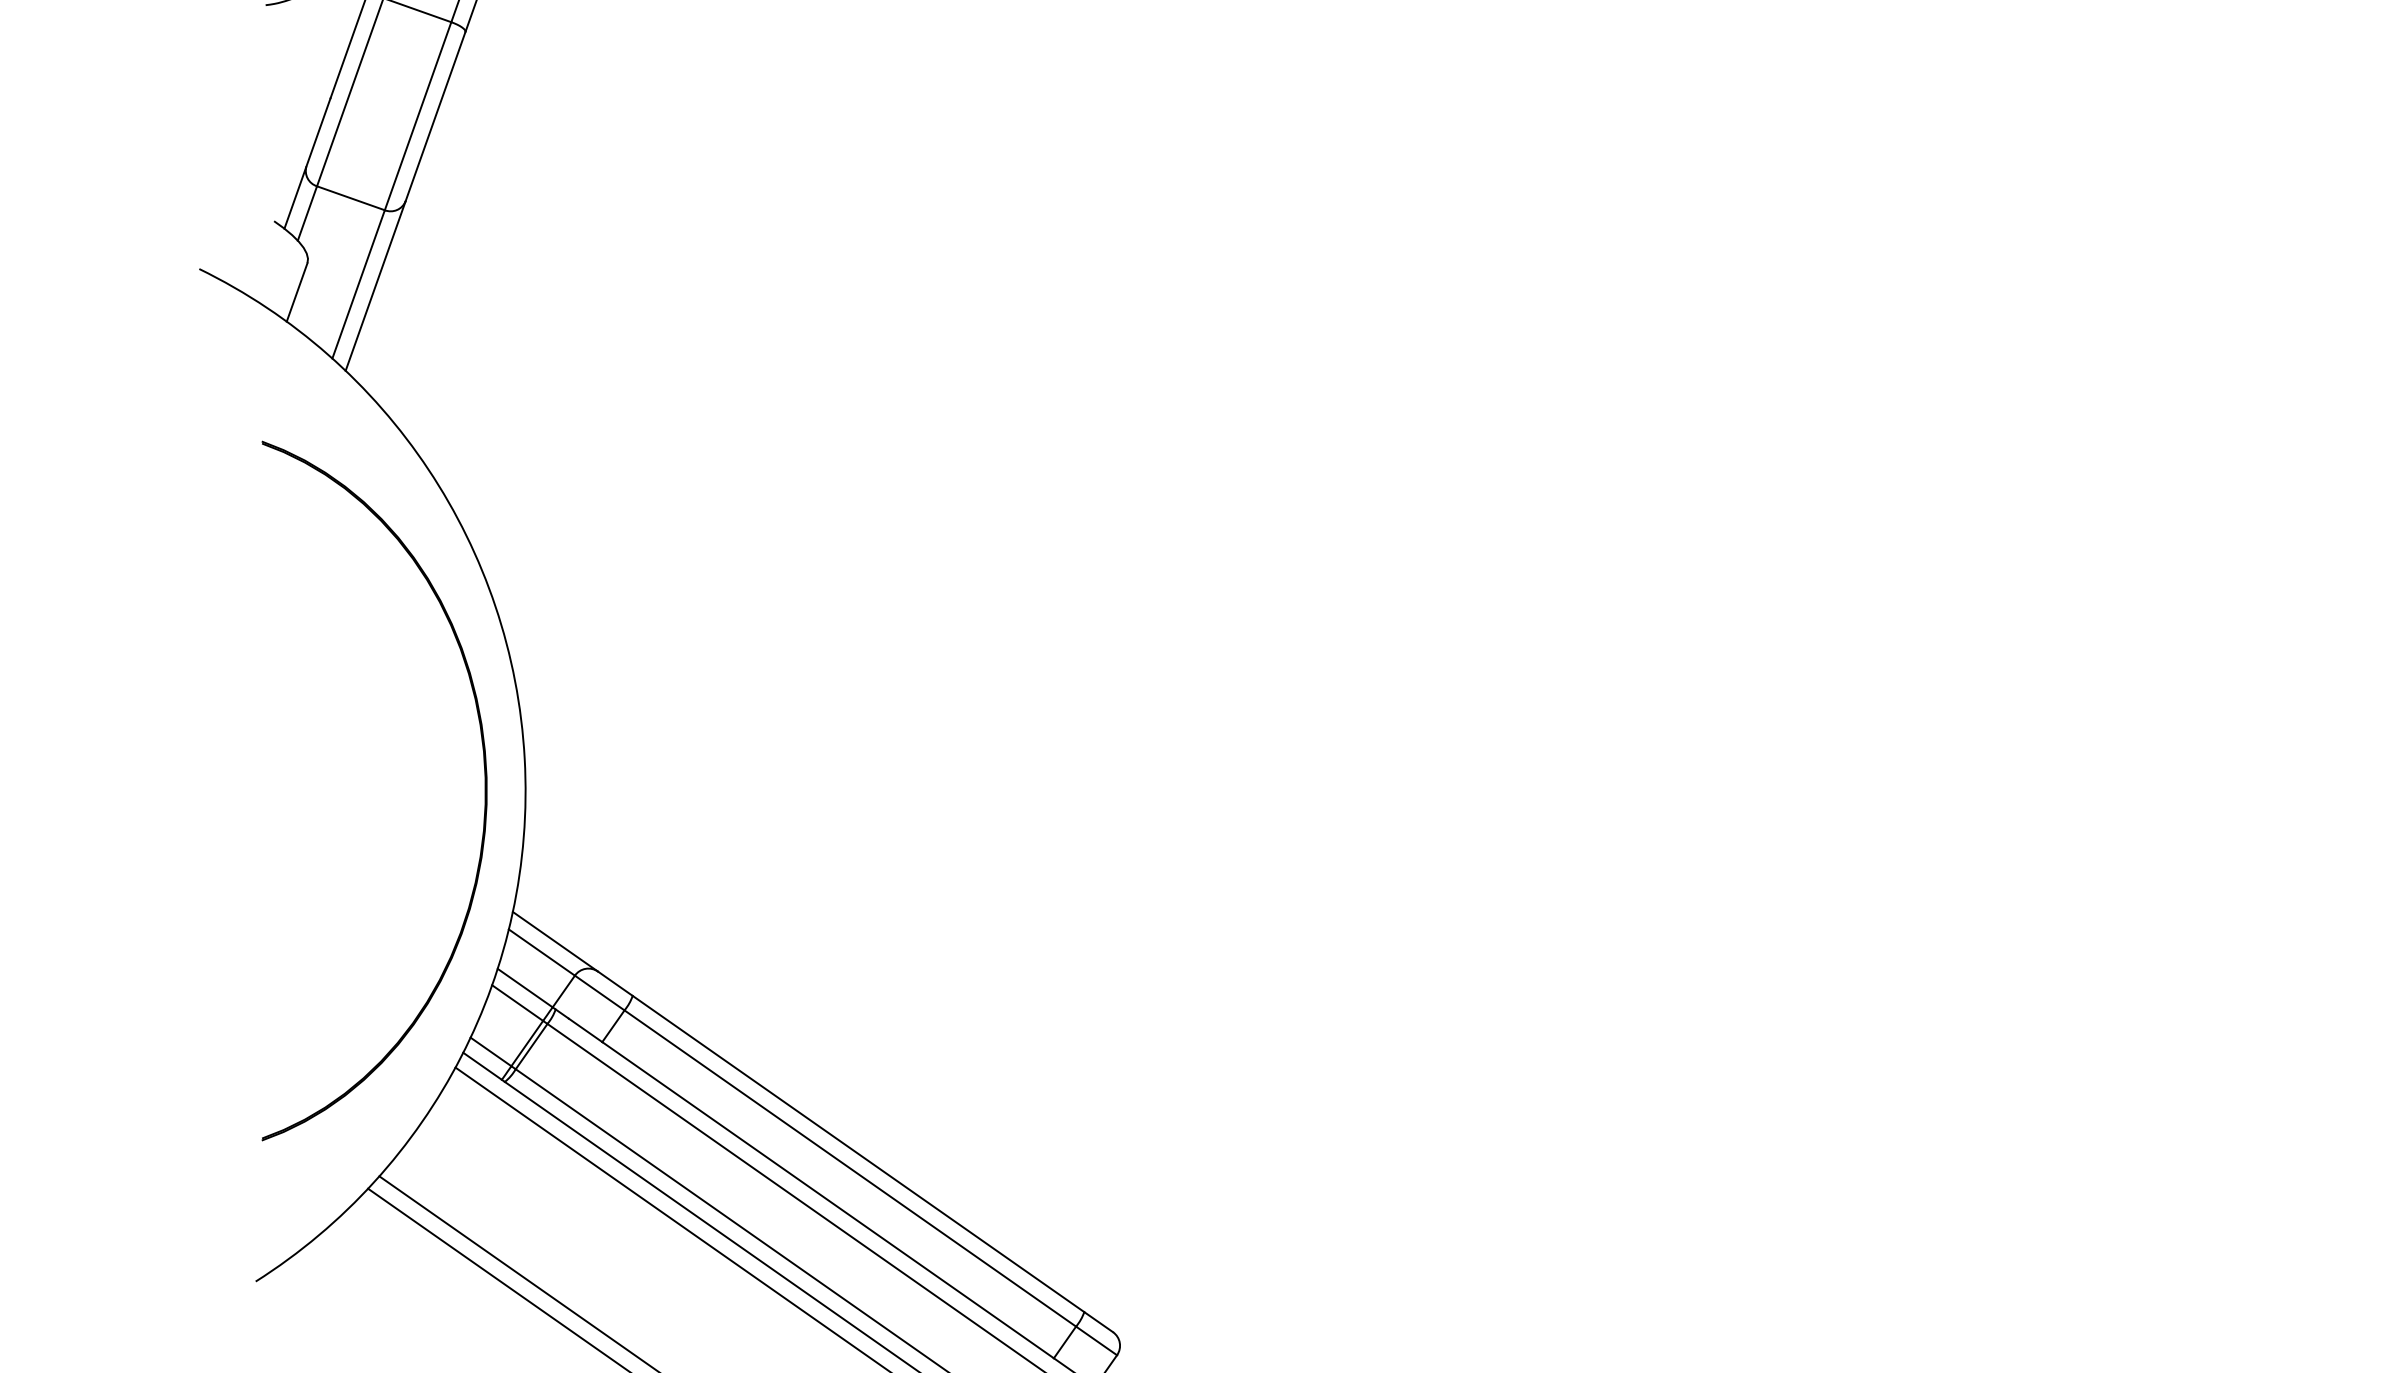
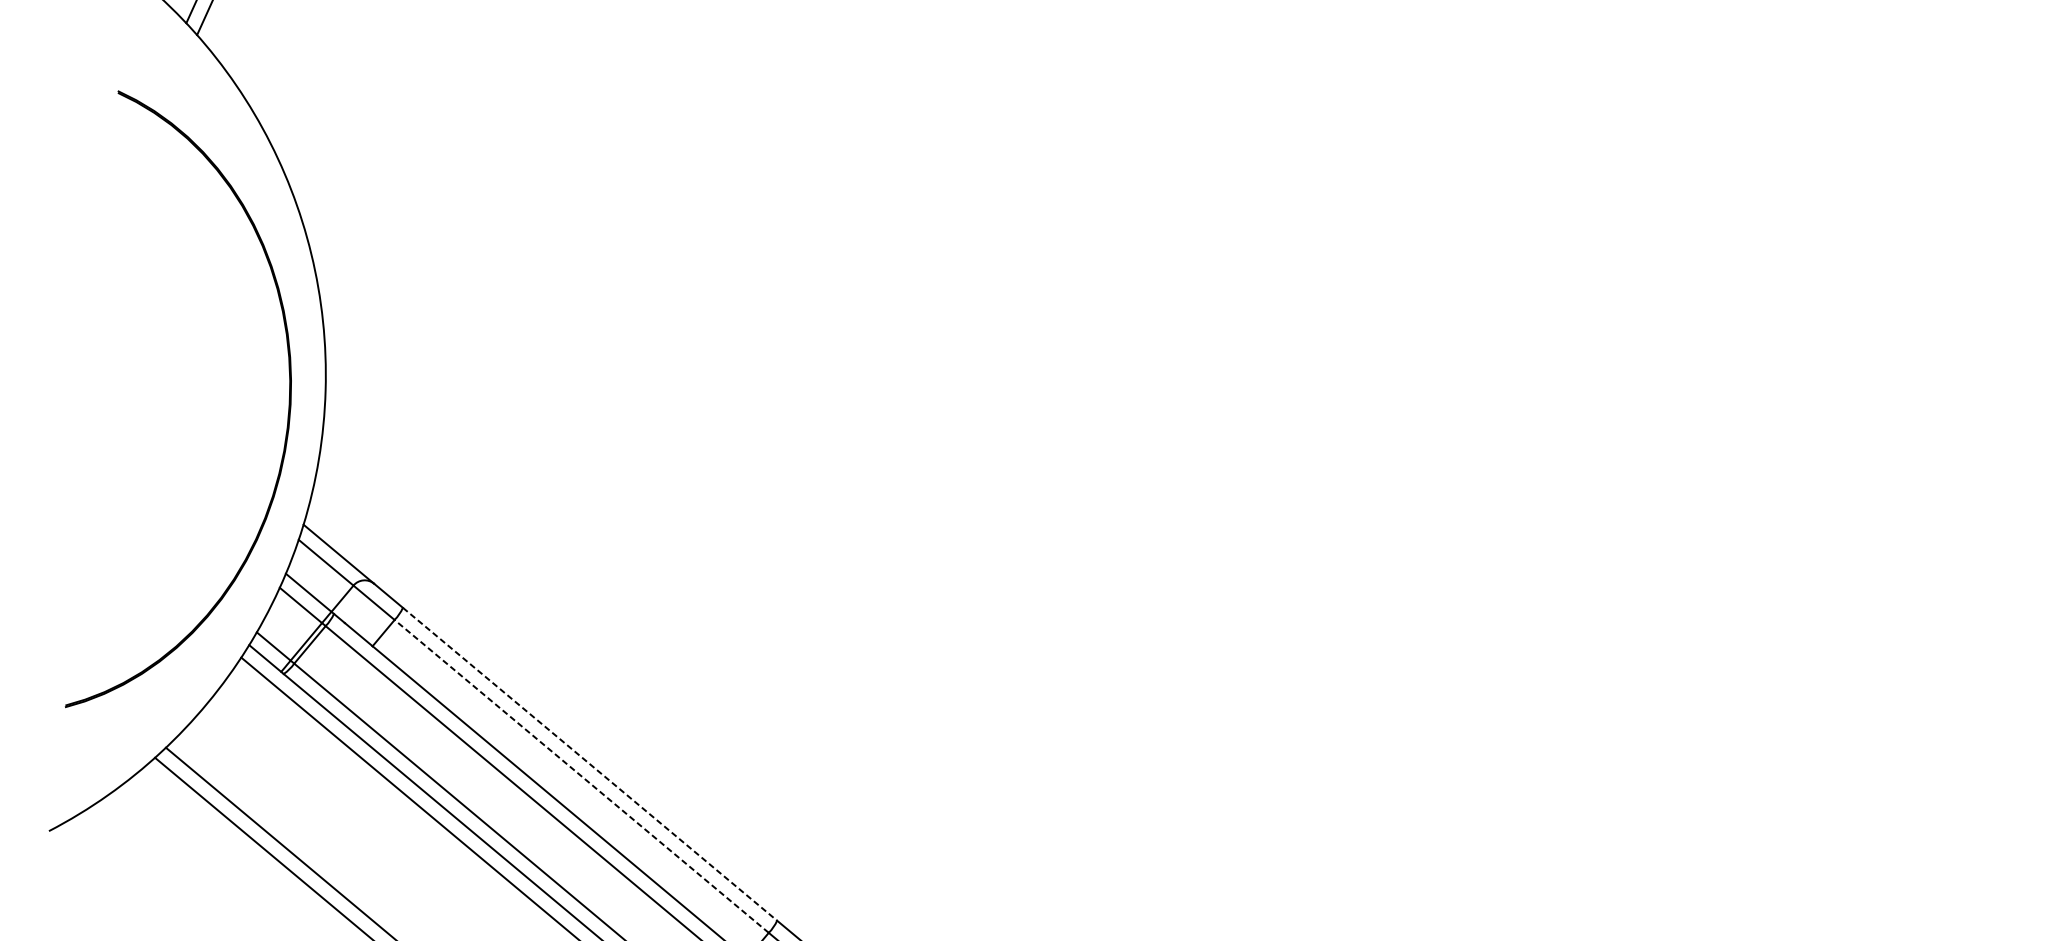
line: (858, 1154) -> (589, 764), solid -> dashed
line: (850, 1168) -> (581, 776), solid -> dashed

